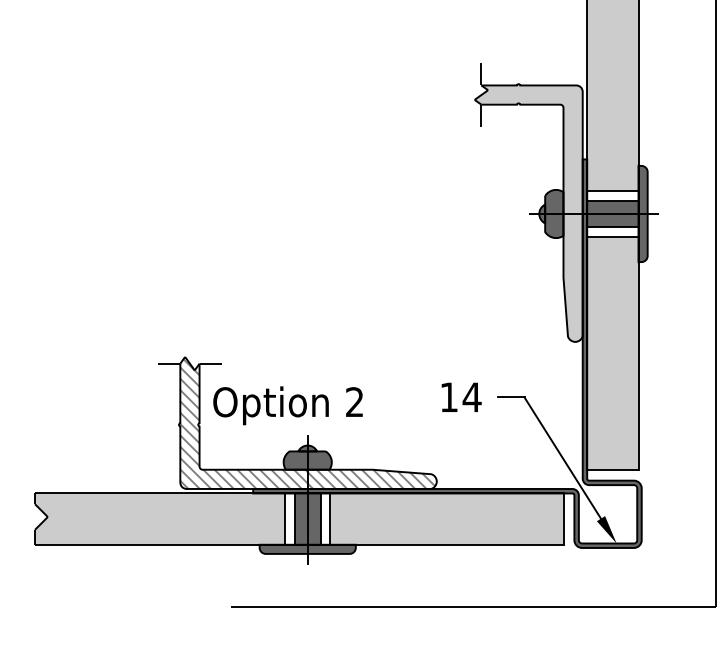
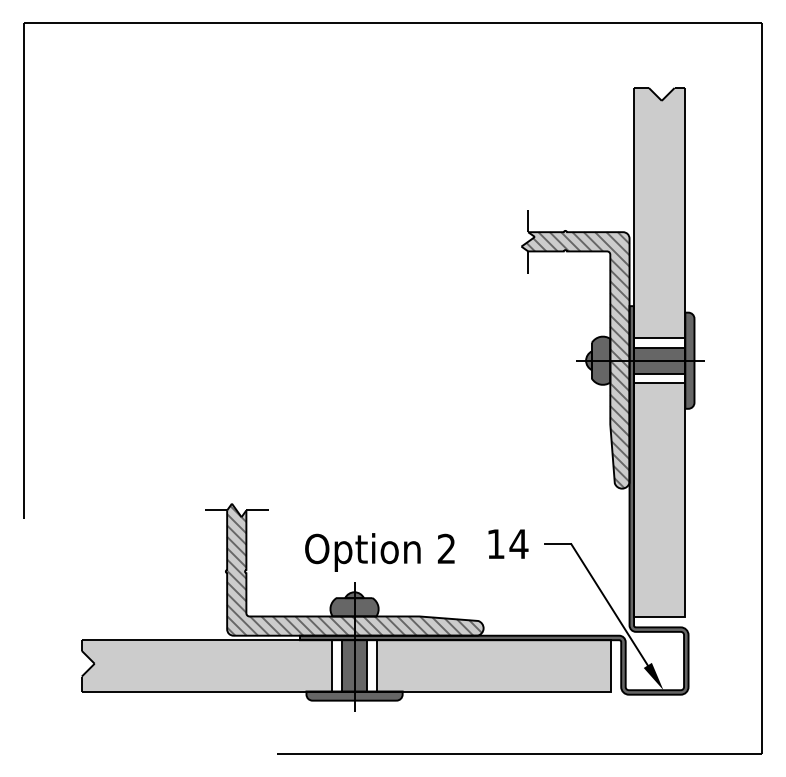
hatch: (530, 213) -> (577, 360), added
text: (287, 405) -> (379, 552), moved
fill: (307, 422) -> (354, 569), added

